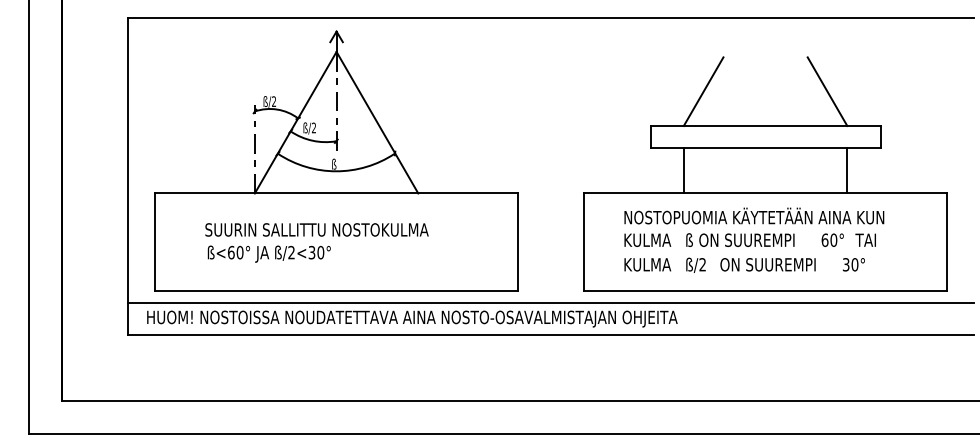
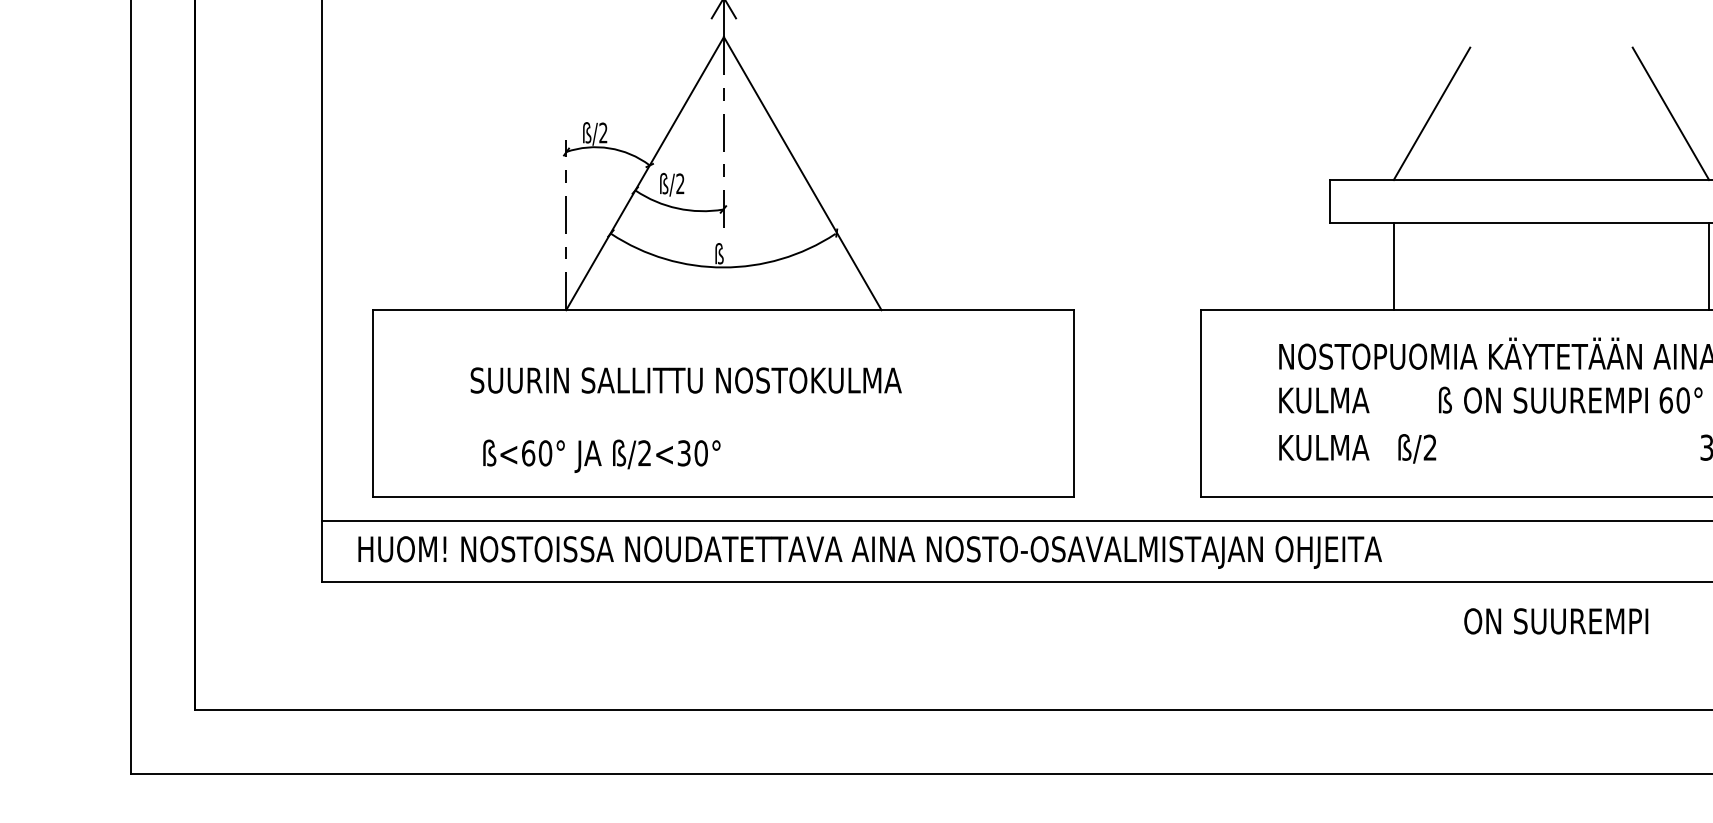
text: (740, 239) -> (1543, 398), moved
text: (268, 253) -> (600, 454), moved
text: (767, 264) -> (1555, 620), moved

